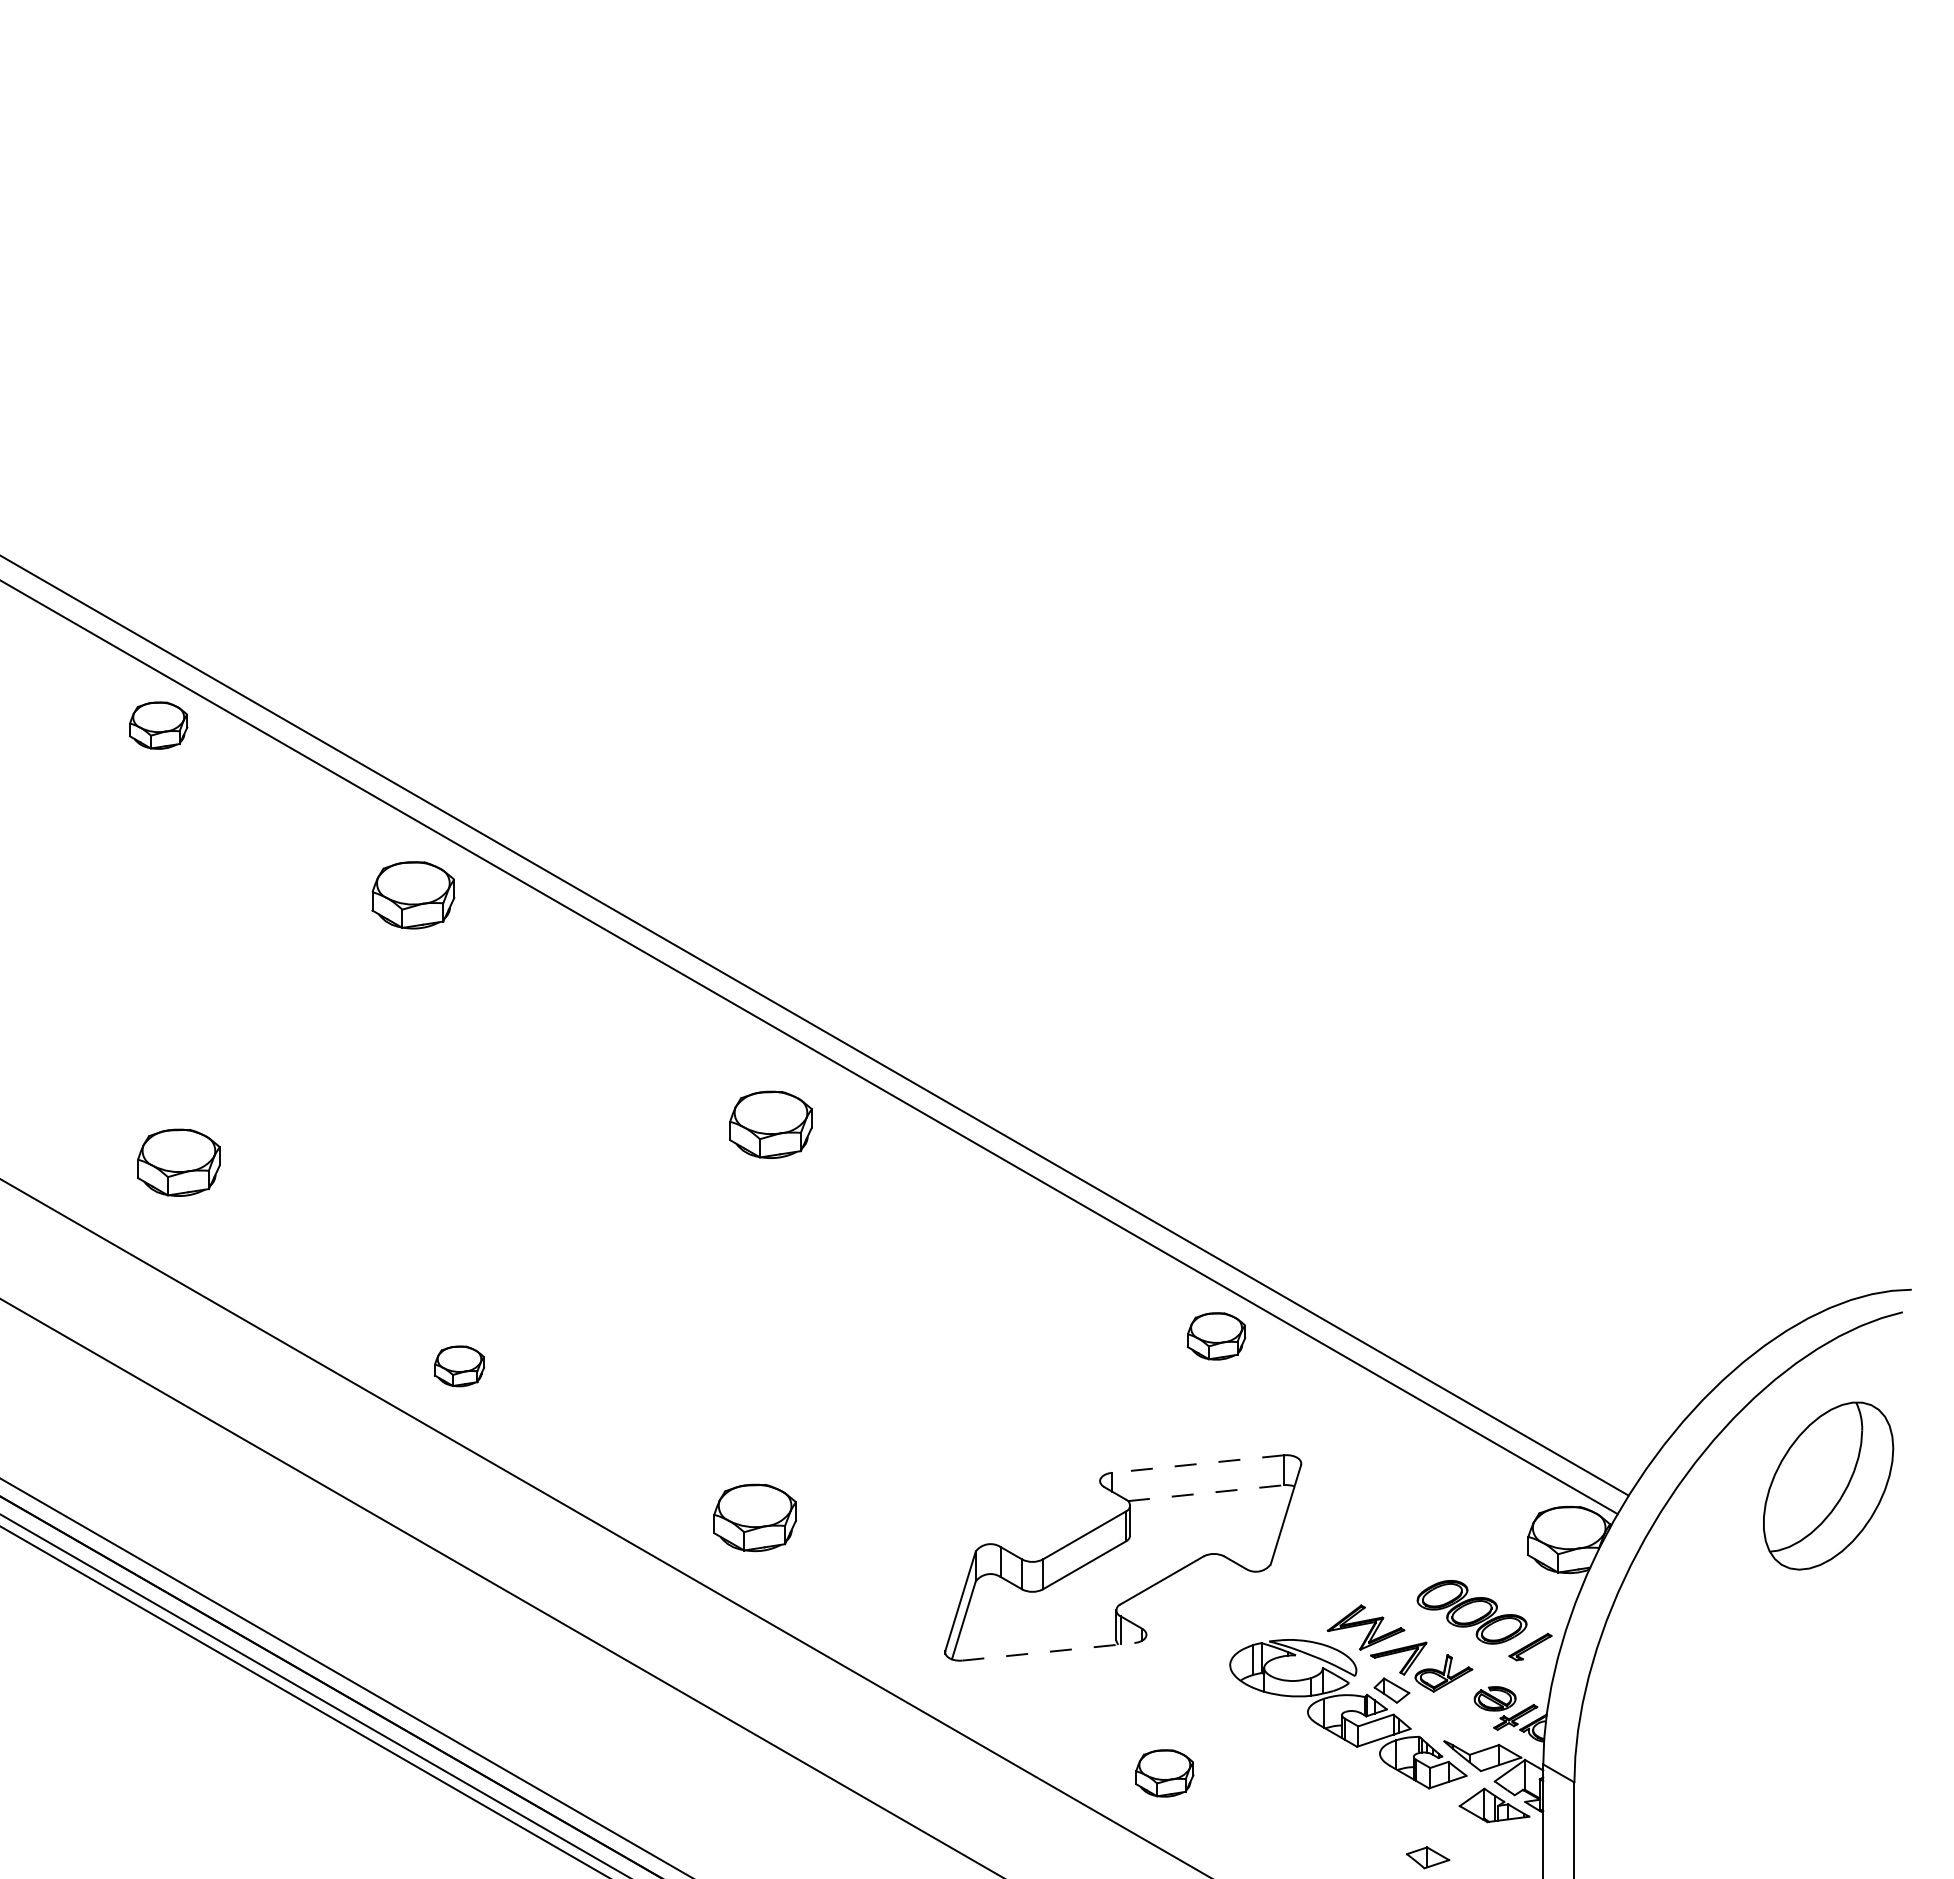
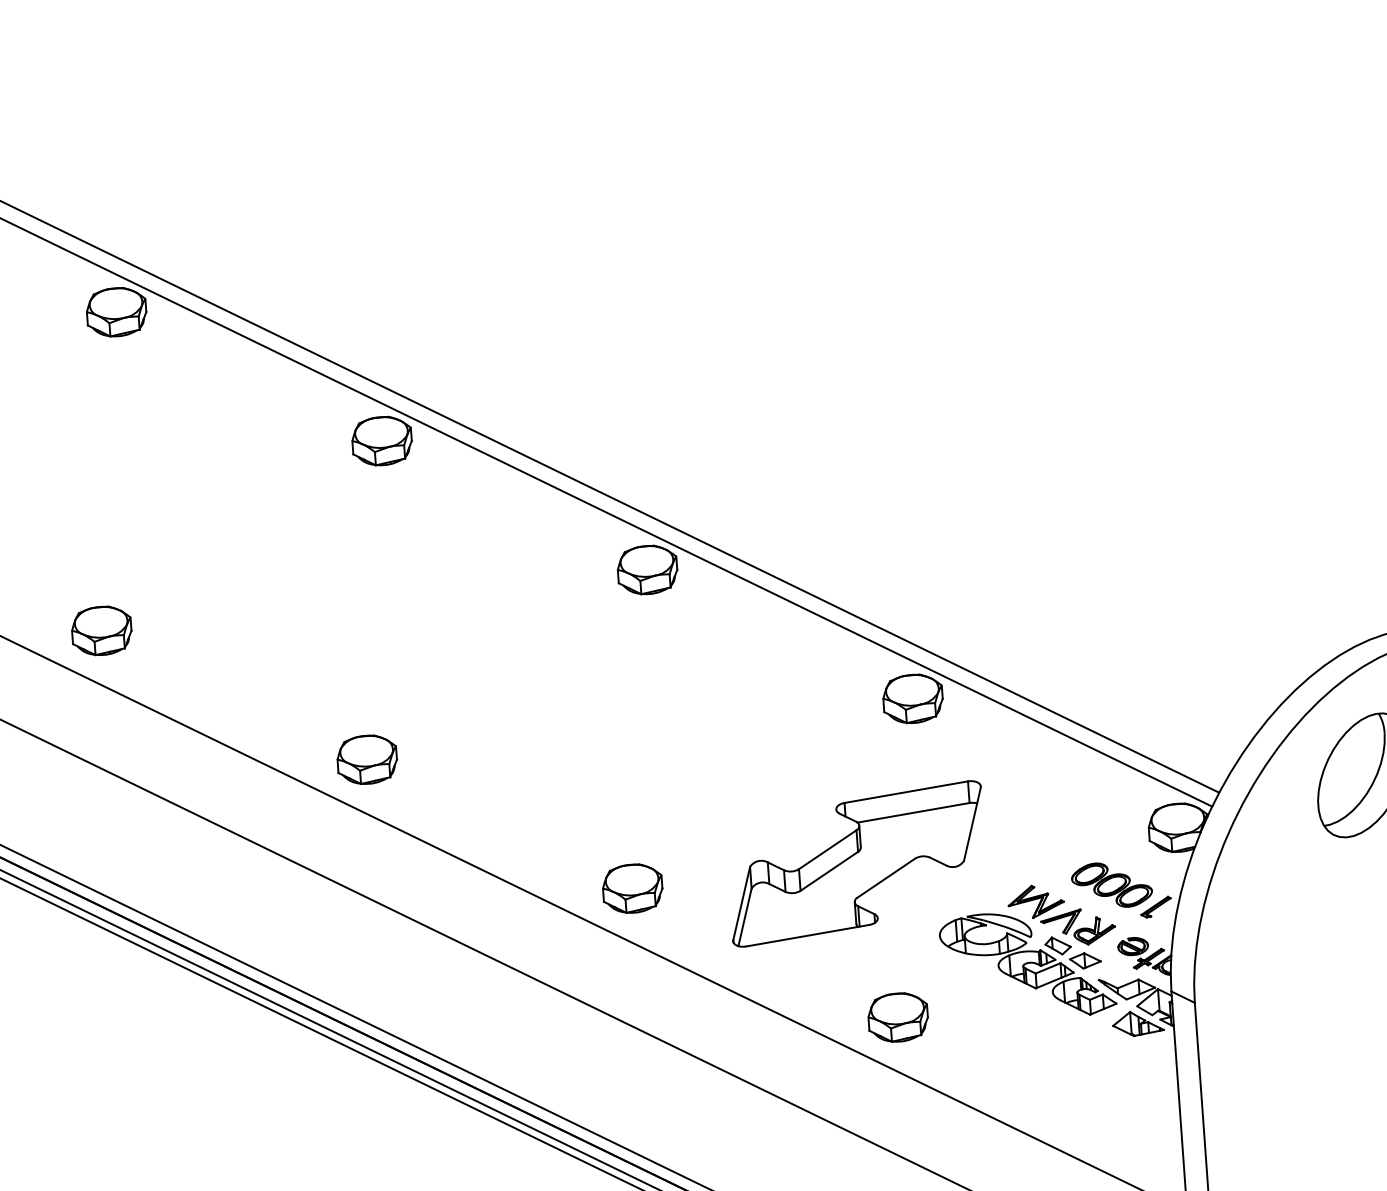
part: (158, 725) -> (116, 312), size x1.43
part: (413, 895) -> (382, 441), moved
part: (770, 1124) -> (647, 569), moved
part: (178, 1162) -> (101, 630), moved
part: (1216, 1336) -> (912, 699), size x1.43
part: (459, 1366) -> (367, 759), size x1.67
line: (1197, 1464) -> (905, 792), dashed -> solid
line: (1206, 1493) -> (913, 813), dashed -> solid
part: (755, 1517) -> (632, 888), moved
line: (1048, 1651) -> (807, 935), dashed -> solid
part: (1164, 1773) -> (898, 1017), size x1.43
part: (1428, 1857) -> (1085, 960), moved

